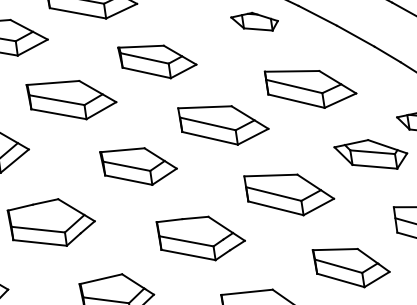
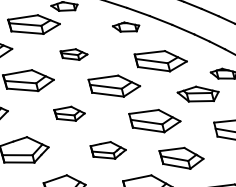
part: (155, 60) -> (73, 54), size x0.6
part: (138, 164) -> (69, 113), size x0.7
part: (200, 237) -> (108, 150), size x0.7
part: (350, 265) -> (181, 157), moved

